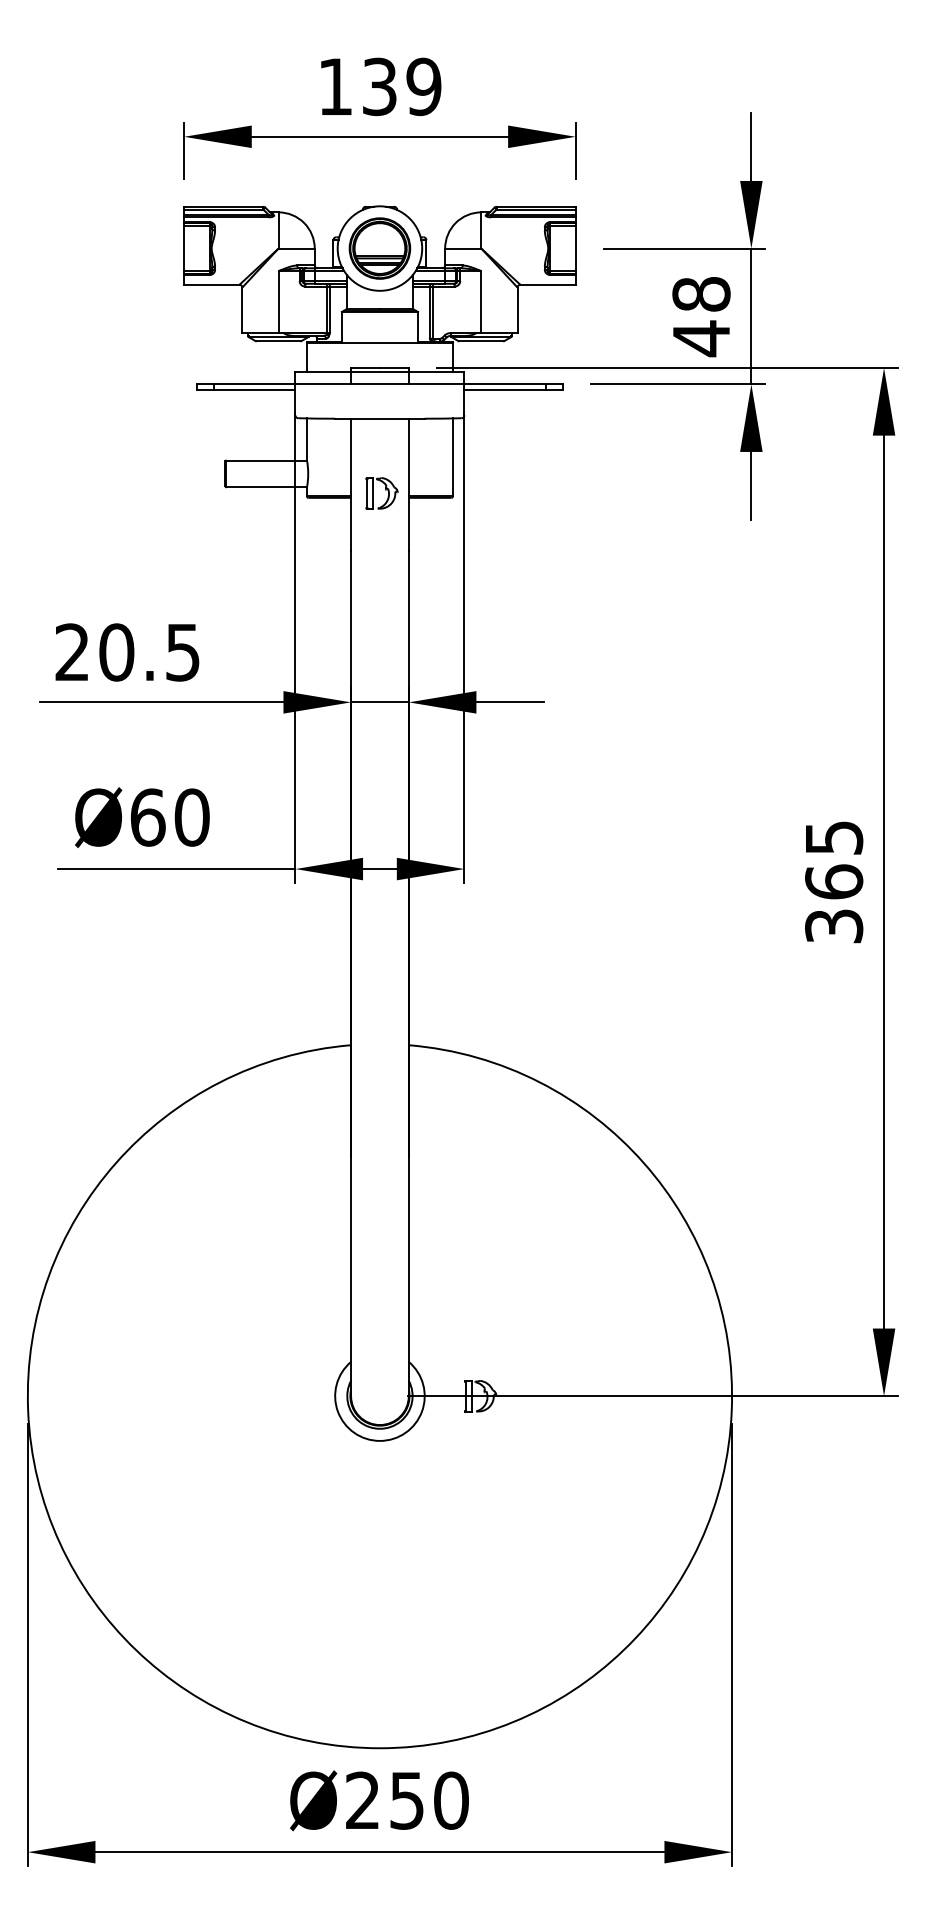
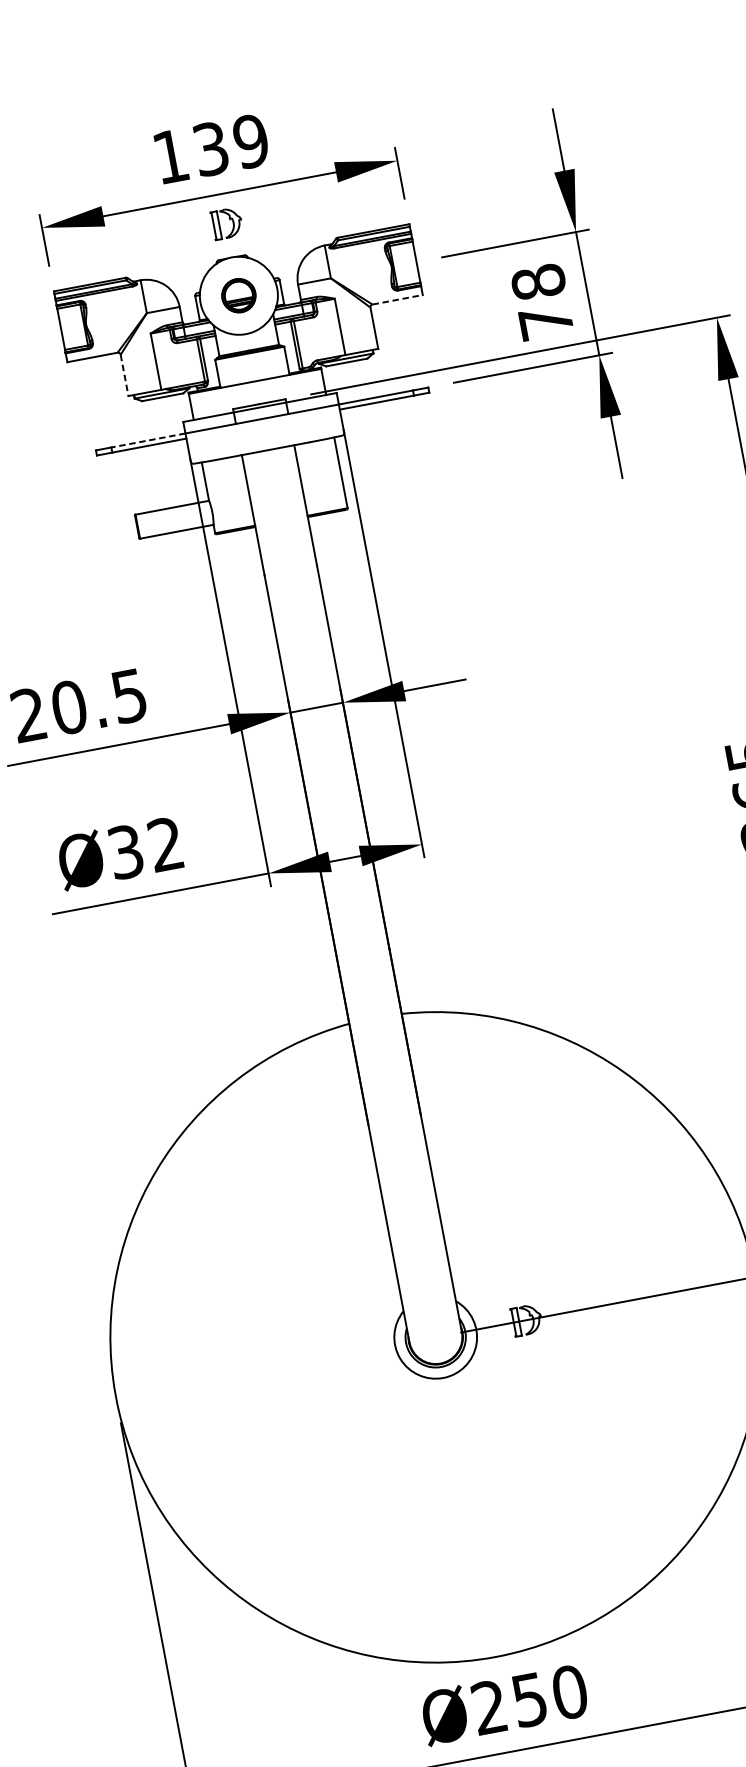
part: (379, 248) -> (238, 295), size x0.6
line: (548, 284) -> (398, 299), solid -> dashed
line: (242, 310) -> (124, 375), solid -> dashed
text: (701, 338) -> (546, 322), 48 -> 78
line: (254, 384) -> (148, 440), solid -> dashed
part: (381, 493) -> (226, 223), moved
text: (169, 817) -> (145, 848), Ø60 -> Ø32

